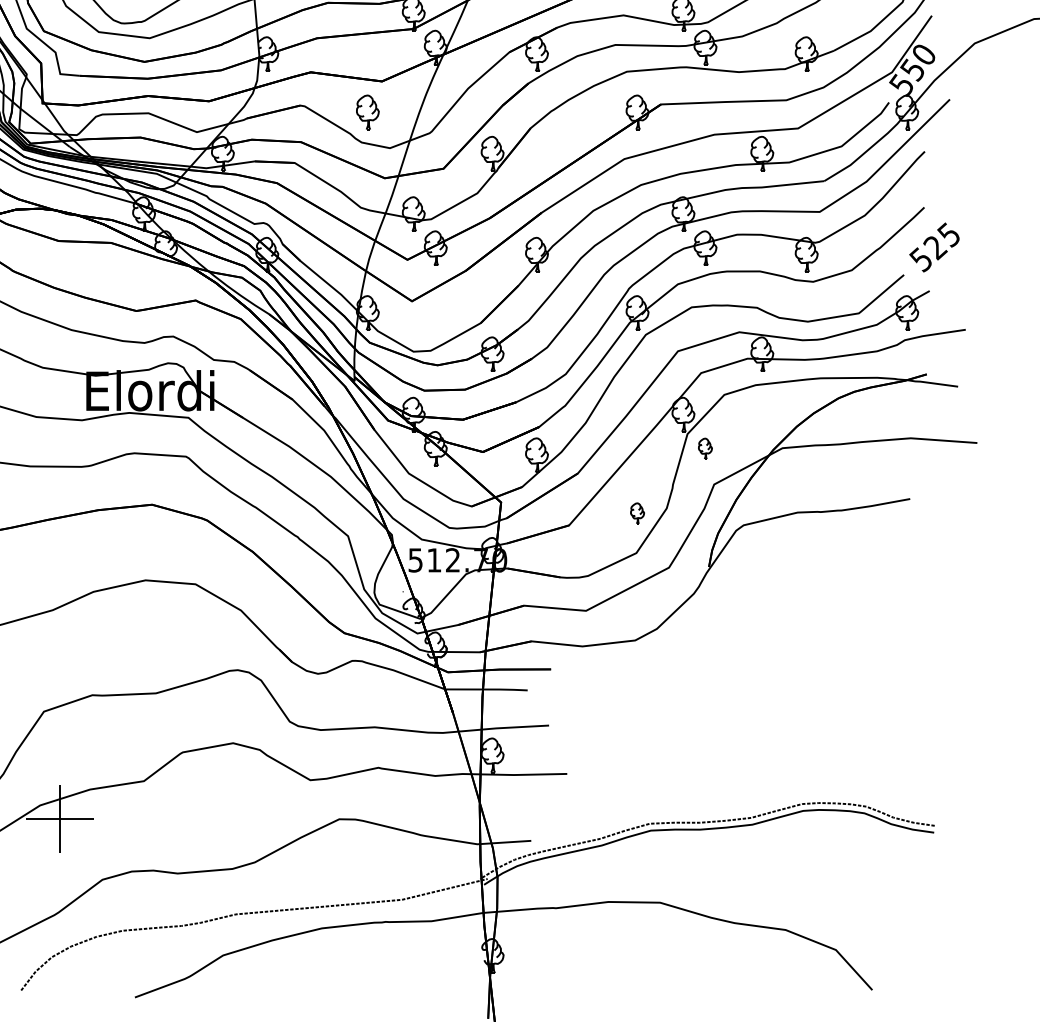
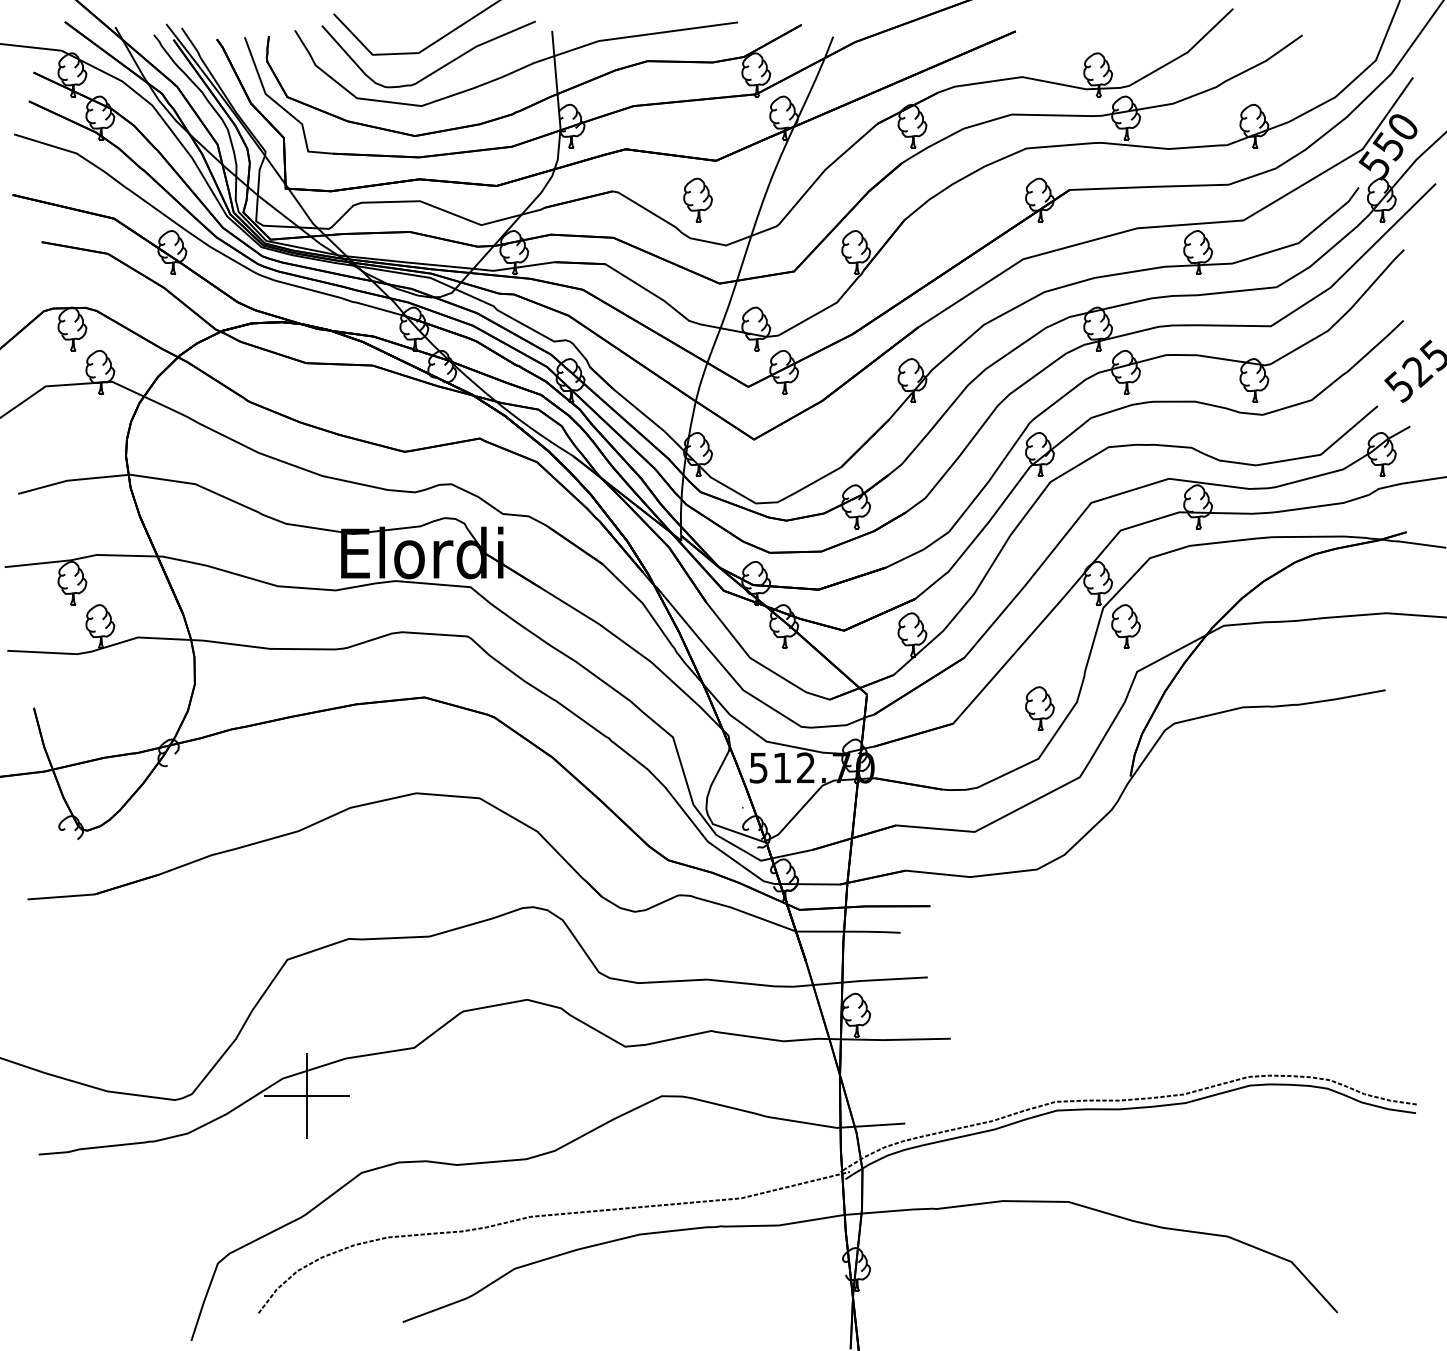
part: (705, 448) -> (1125, 626), size x1.67
part: (637, 513) -> (1039, 708), size x1.67

